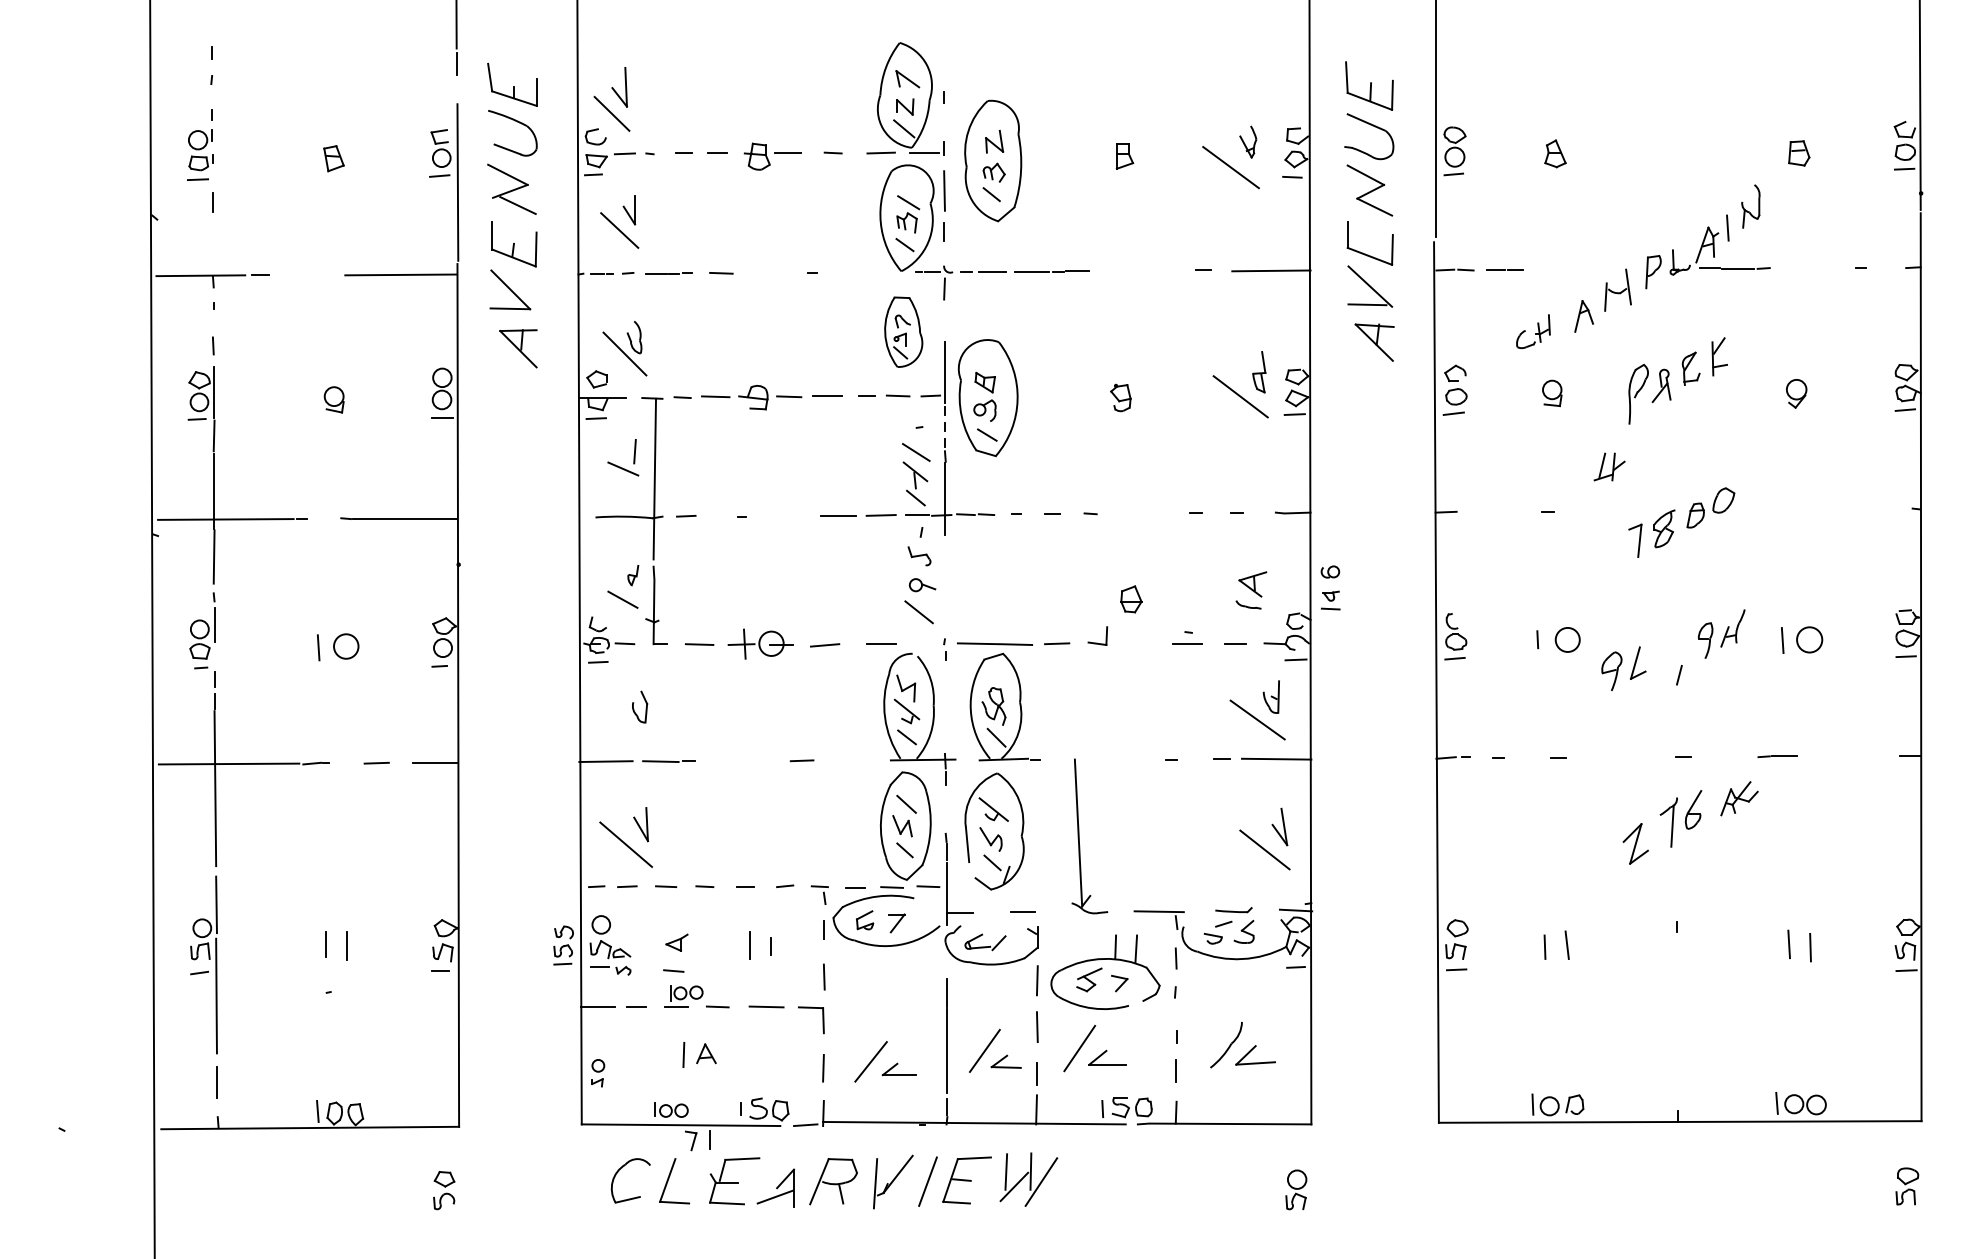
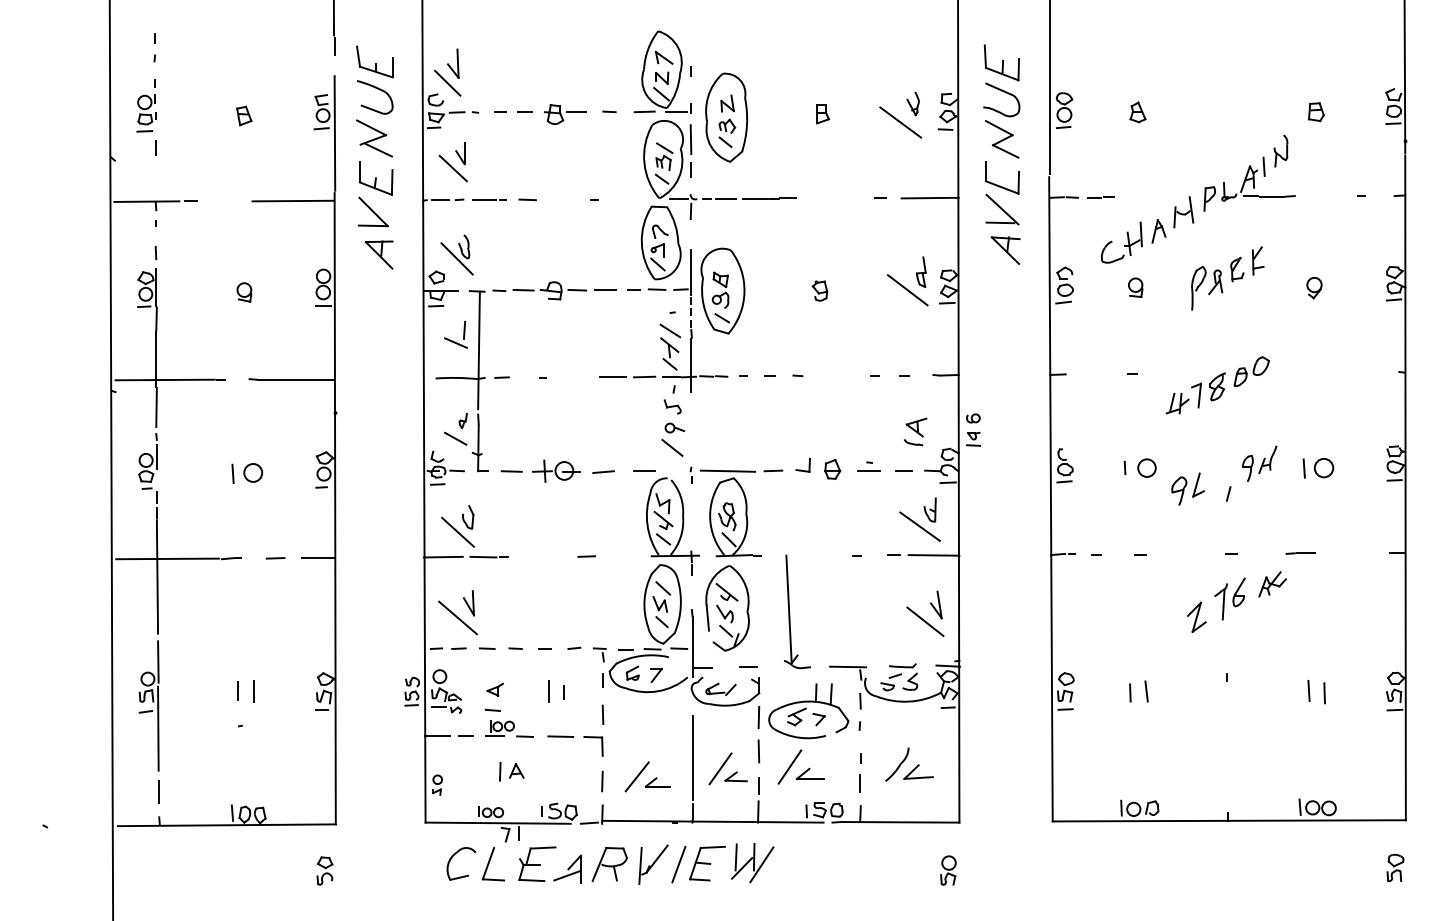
part: (902, 331) -> (660, 242), size x1.43
part: (1532, 331) -> (1121, 242), size x1.67
part: (1609, 466) -> (1177, 403), moved
part: (1131, 598) -> (832, 468), moved
line: (625, 726) -> (457, 531), added

